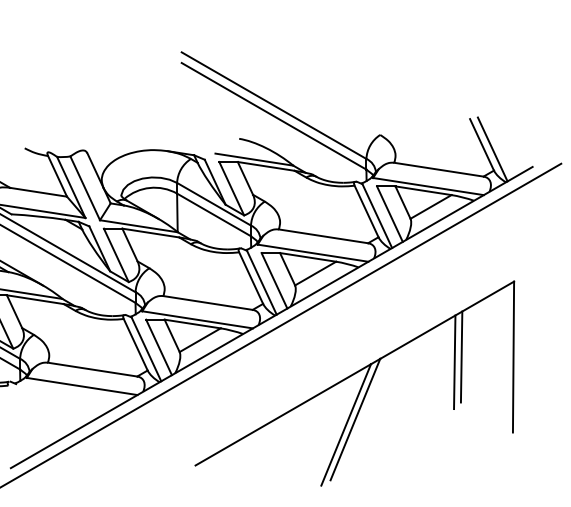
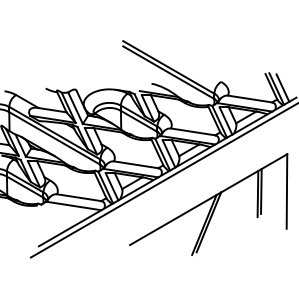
line: (504, 146) -> (282, 87), added

